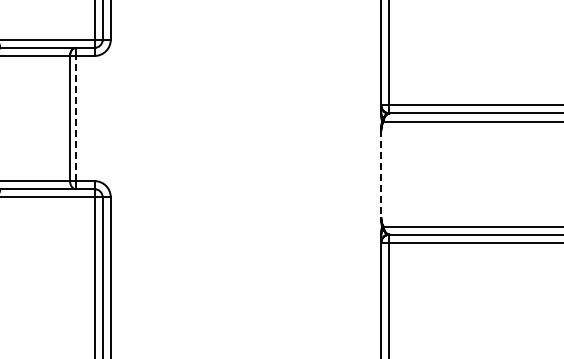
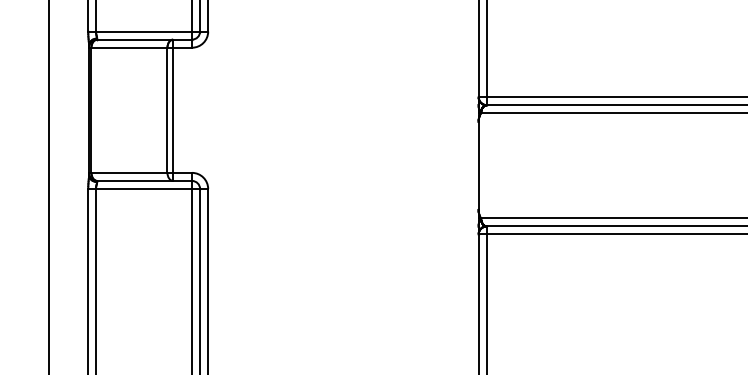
line: (76, 118) -> (173, 110), dashed -> solid
line: (381, 174) -> (478, 166), dashed -> solid

